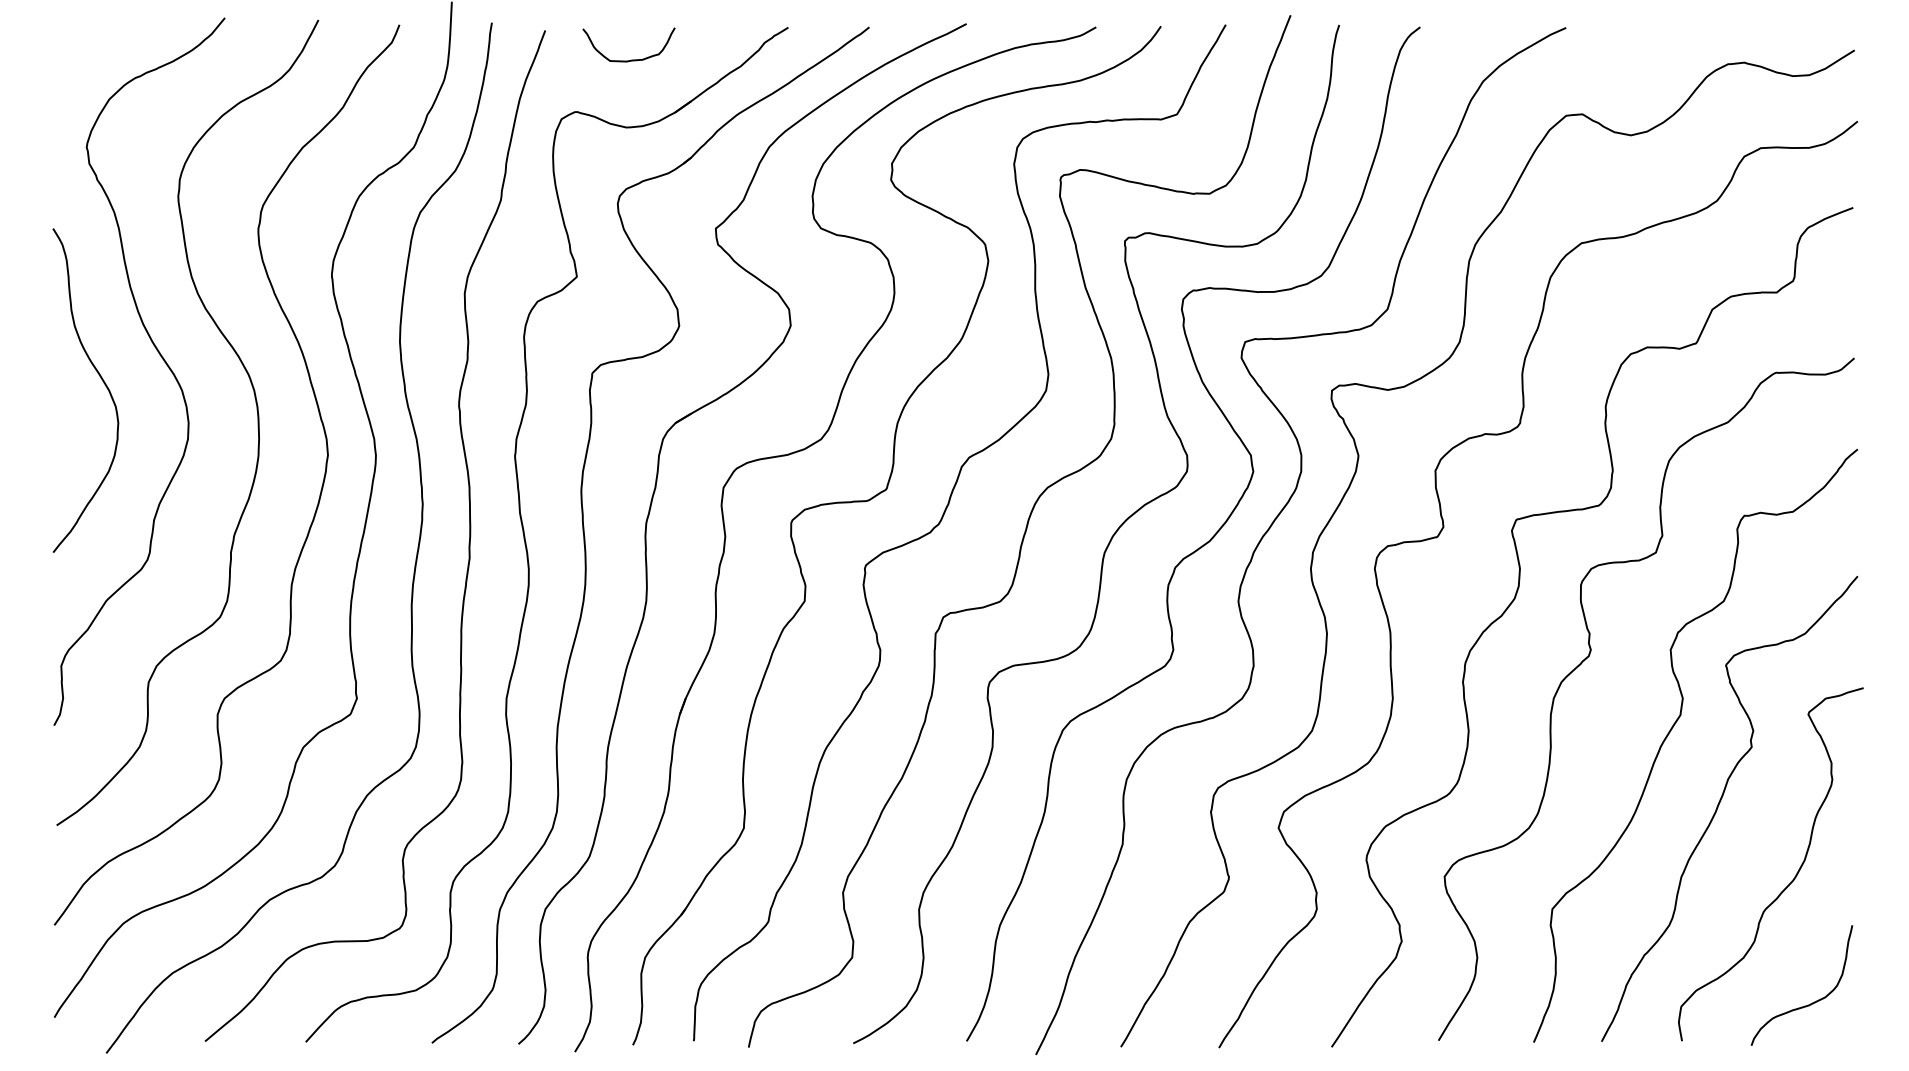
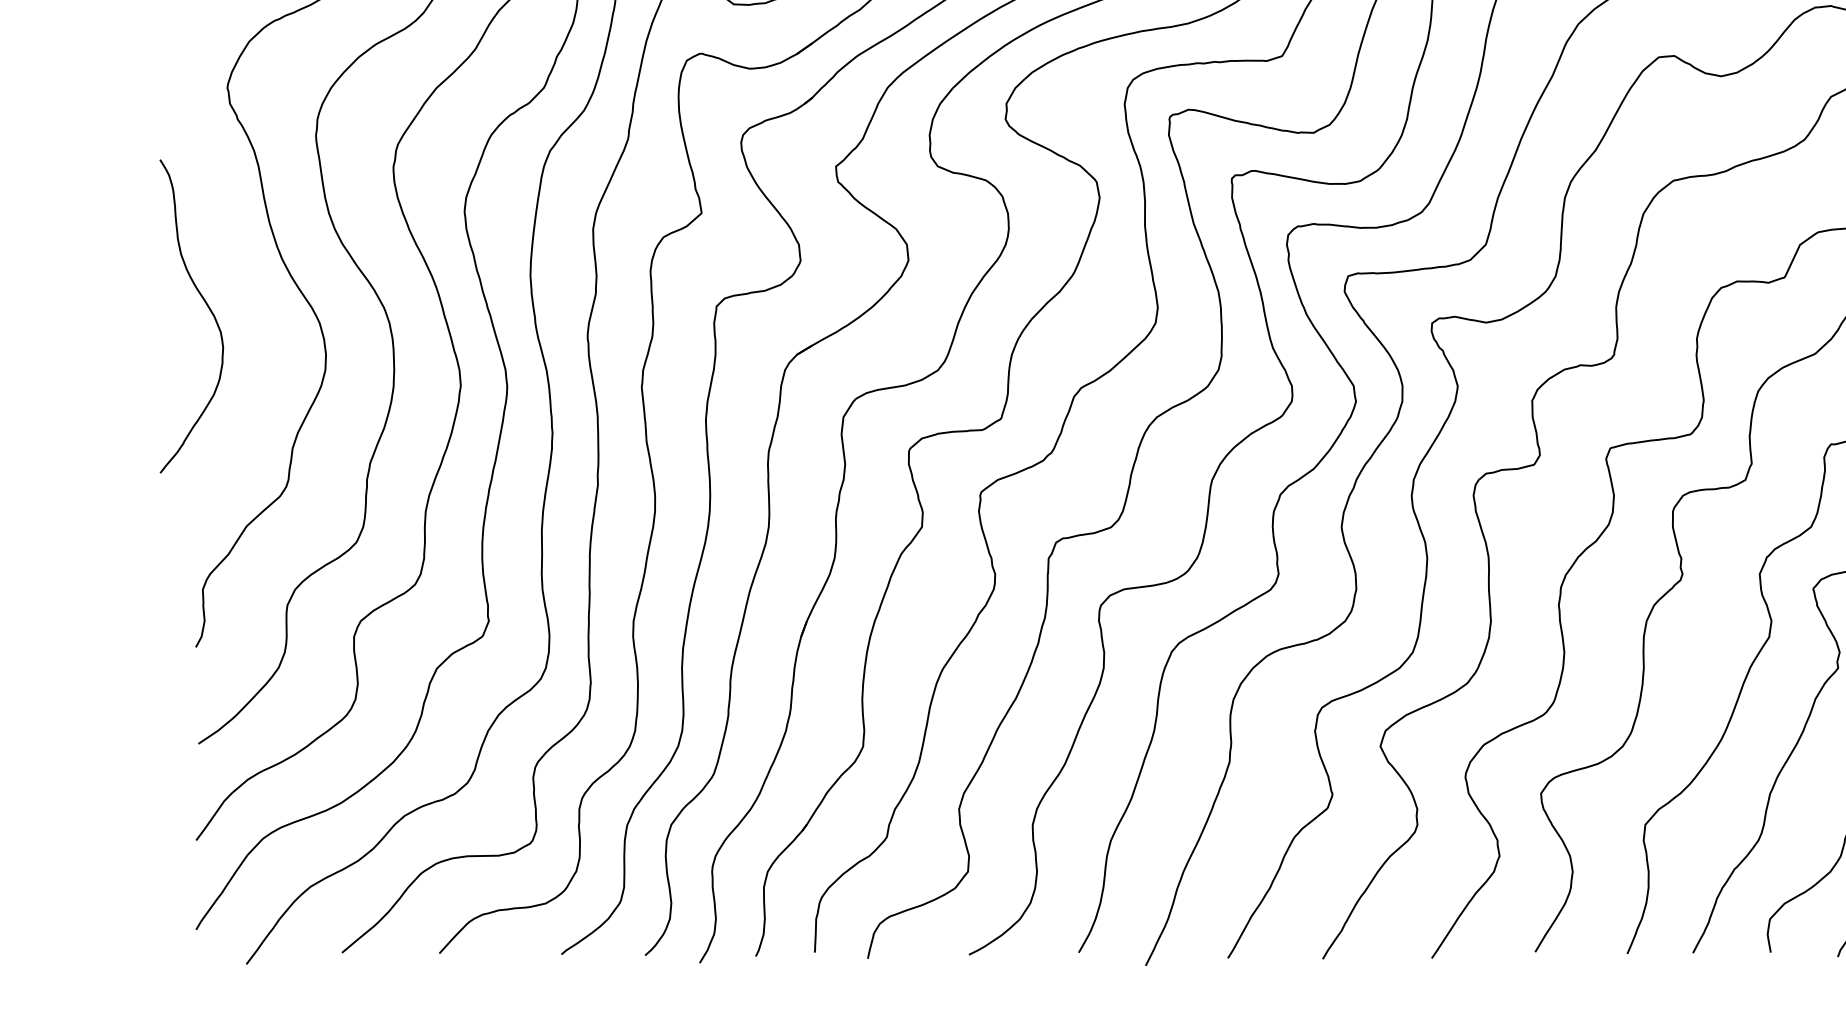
curve: (100, 378) -> (205, 304), moved

